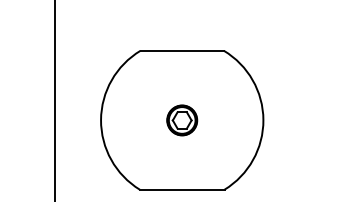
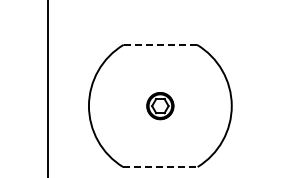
line: (182, 50) -> (160, 44), solid -> dashed
line: (182, 190) -> (160, 167), solid -> dashed

